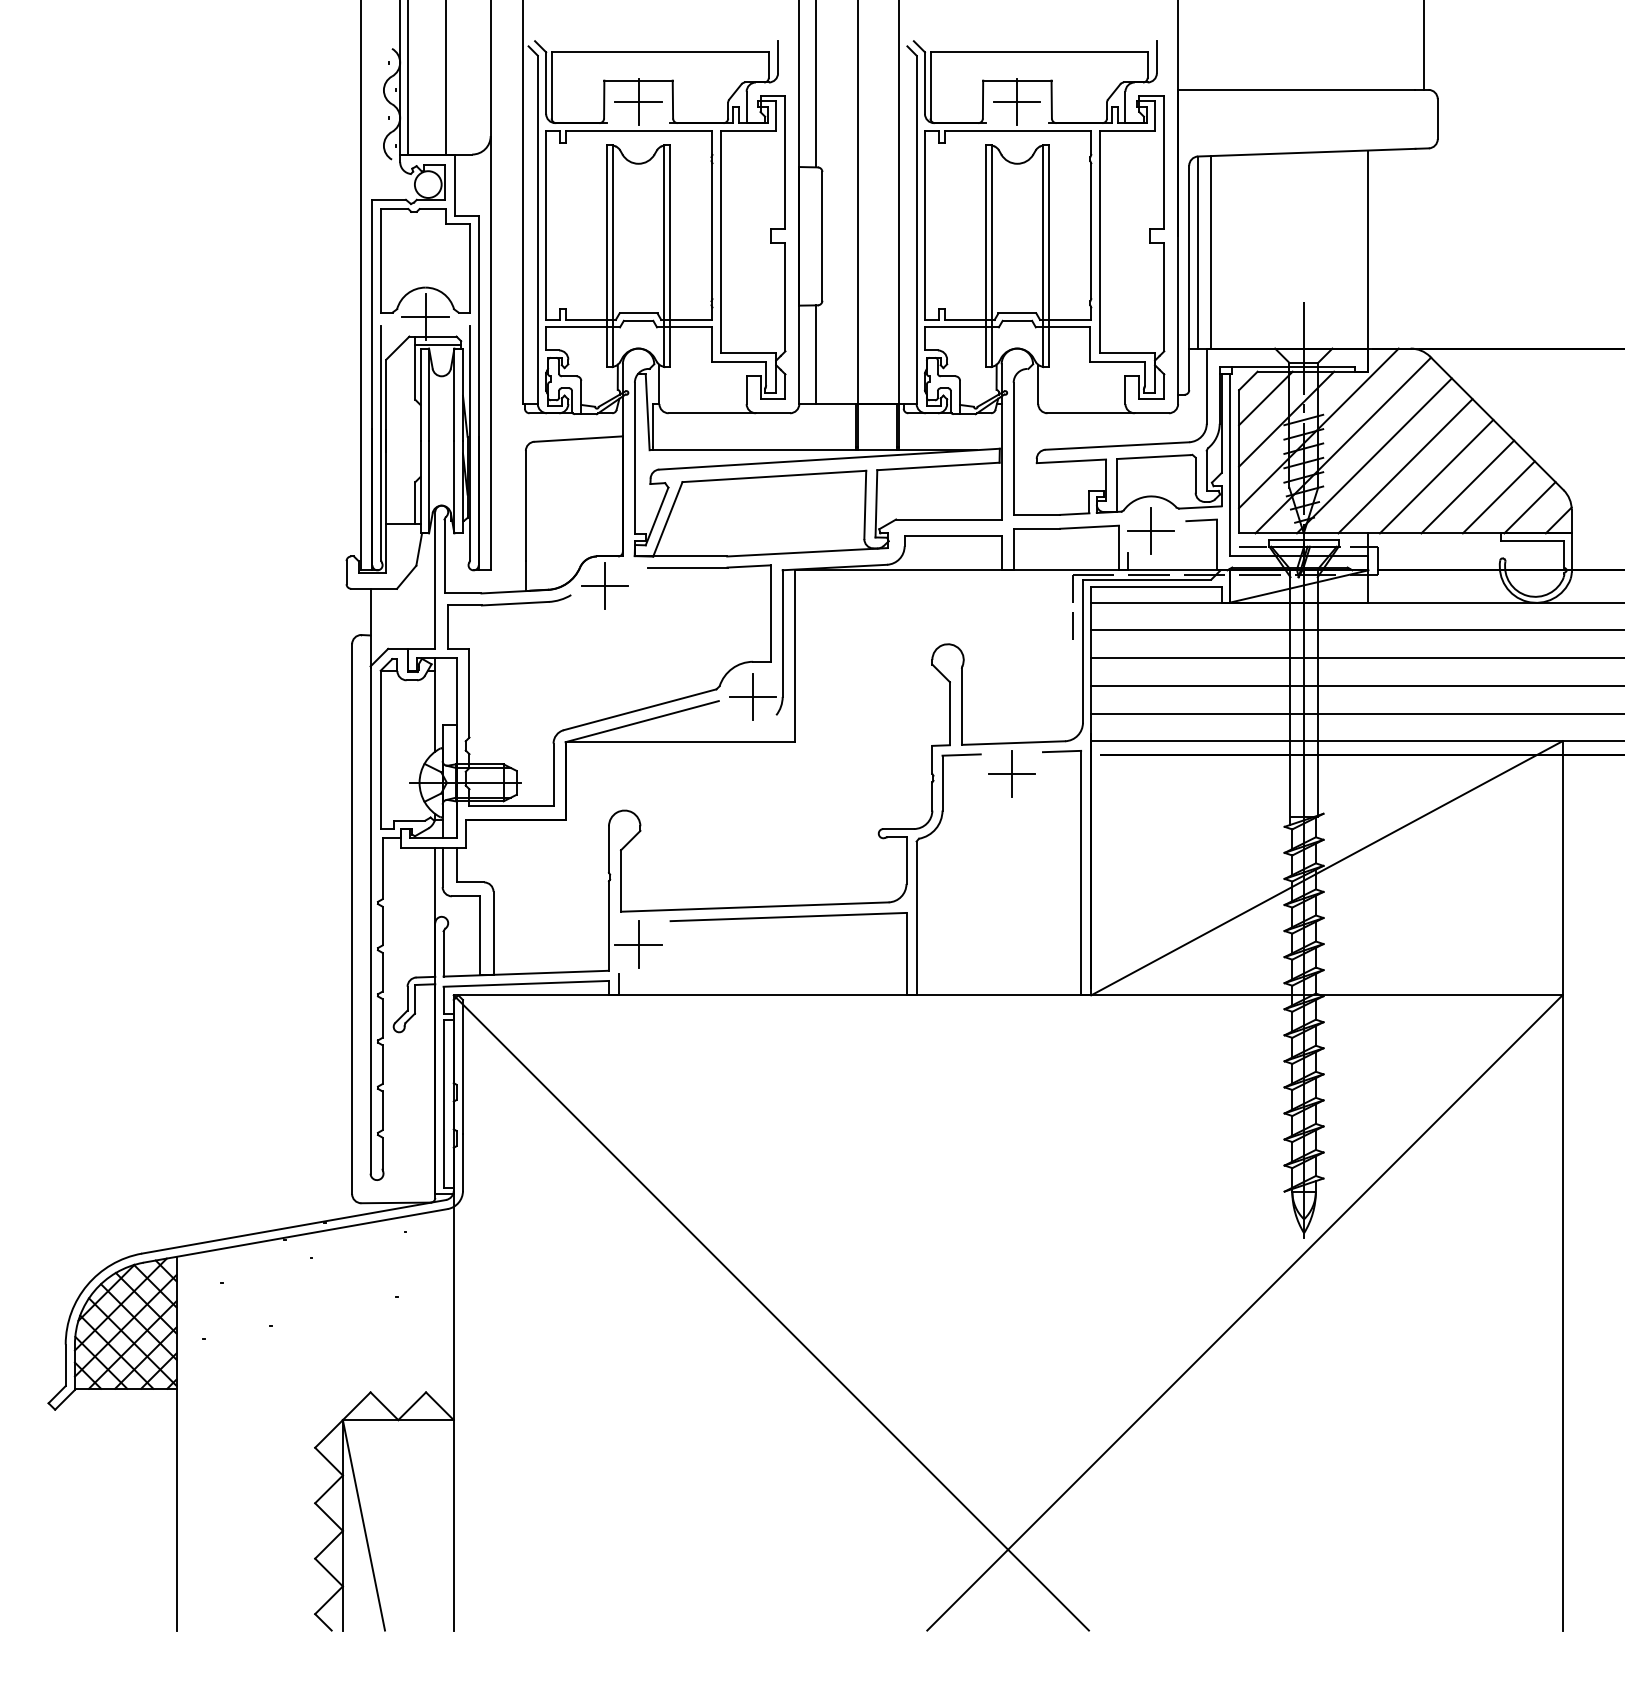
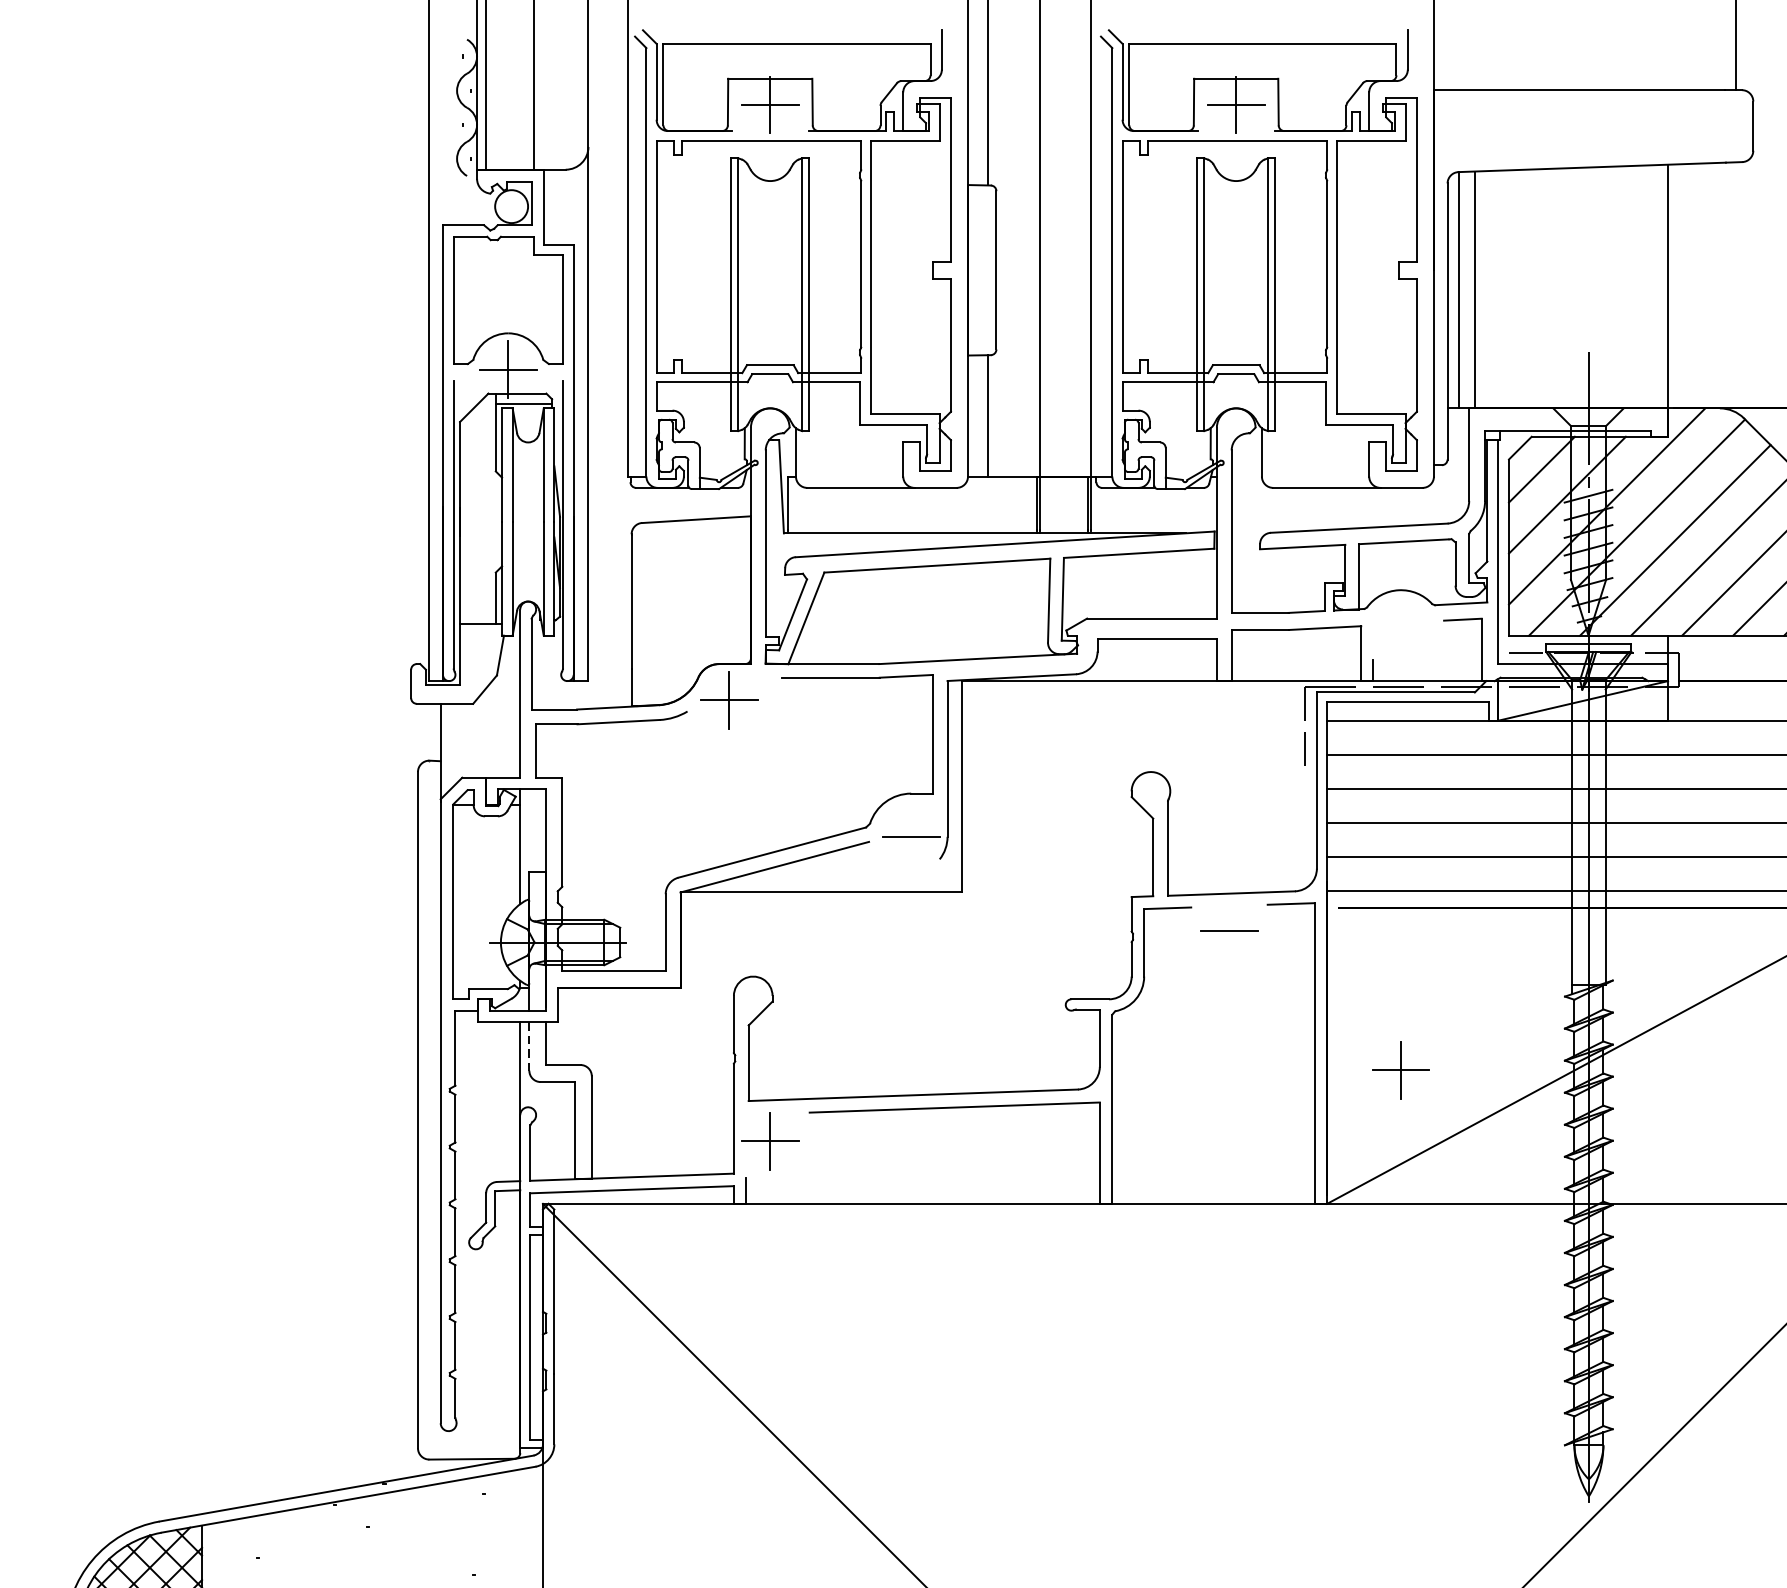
part: (1150, 530) -> (1399, 1069), moved
line: (753, 696) -> (911, 836), removed
line: (1011, 773) -> (1229, 930), removed
line: (442, 867) -> (529, 1046), solid -> dashed

